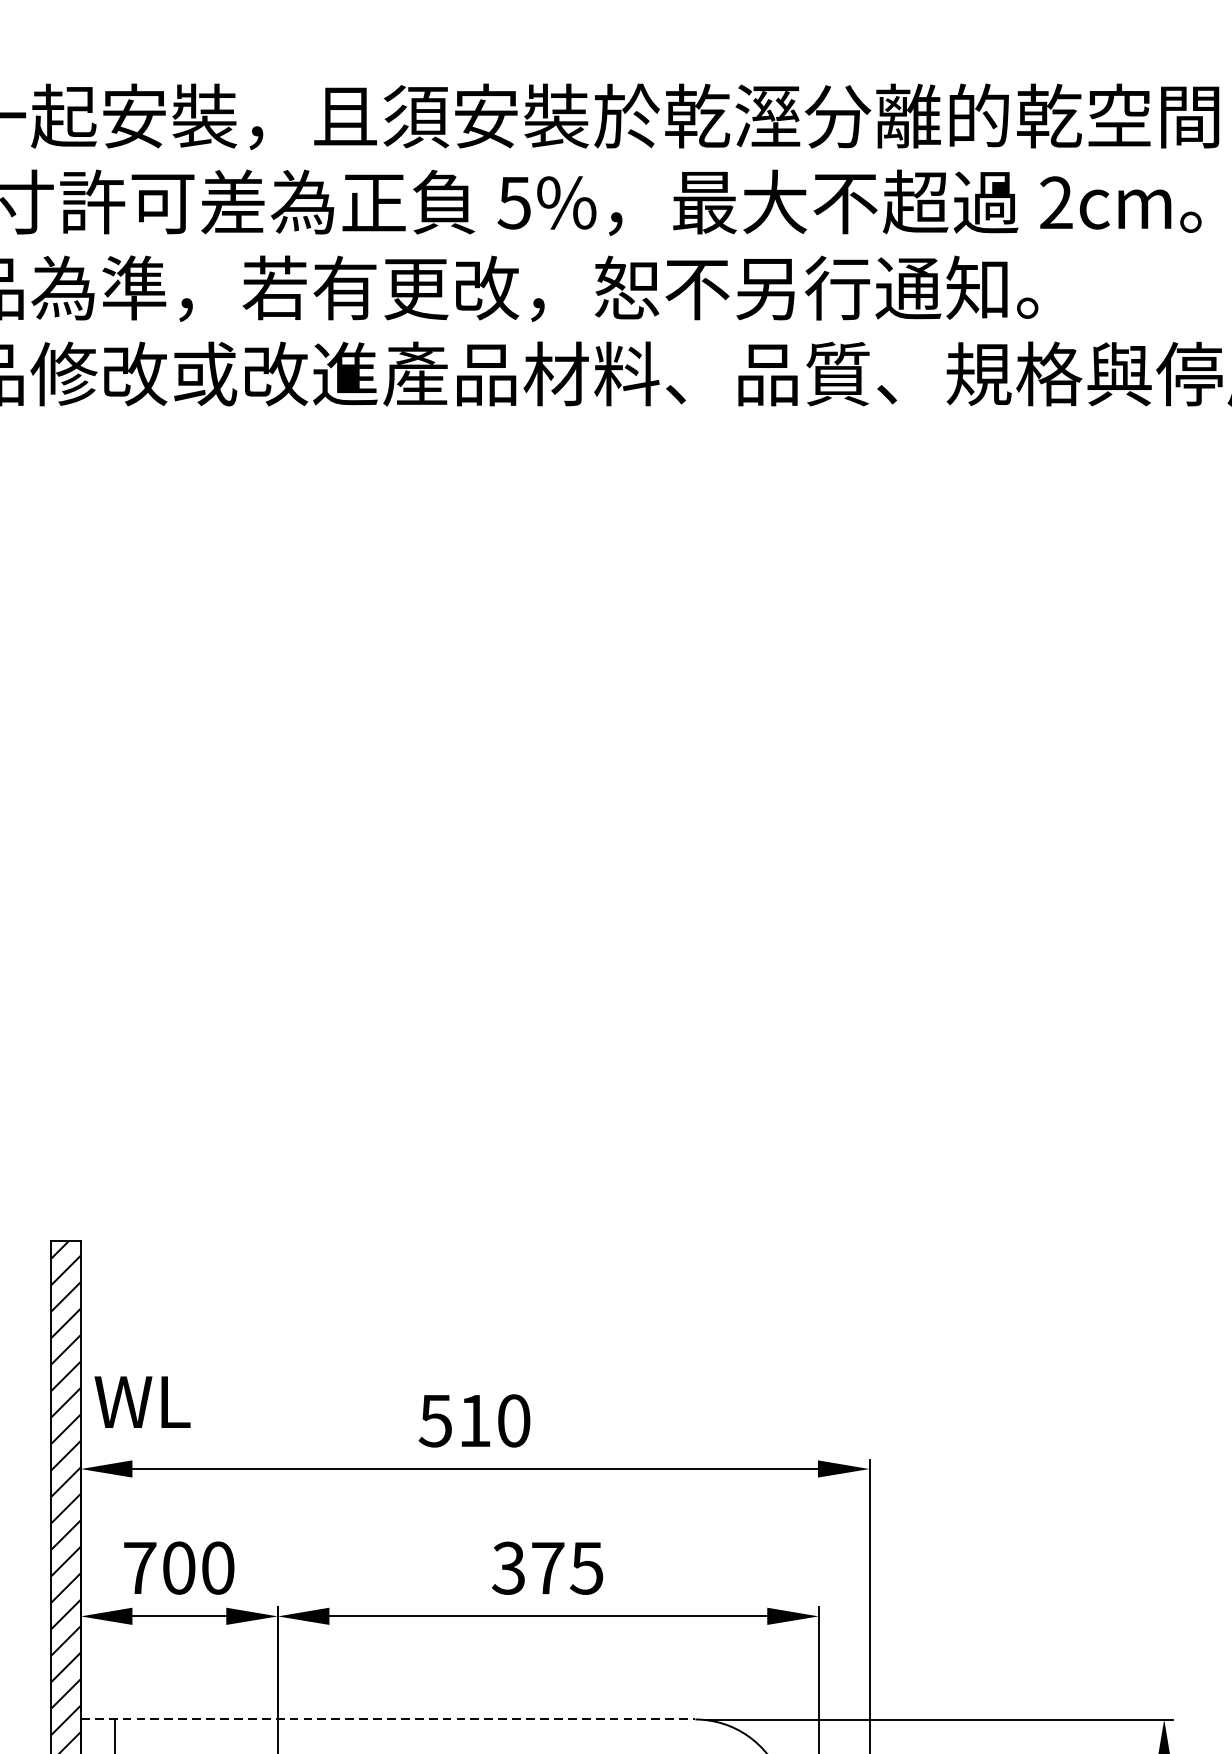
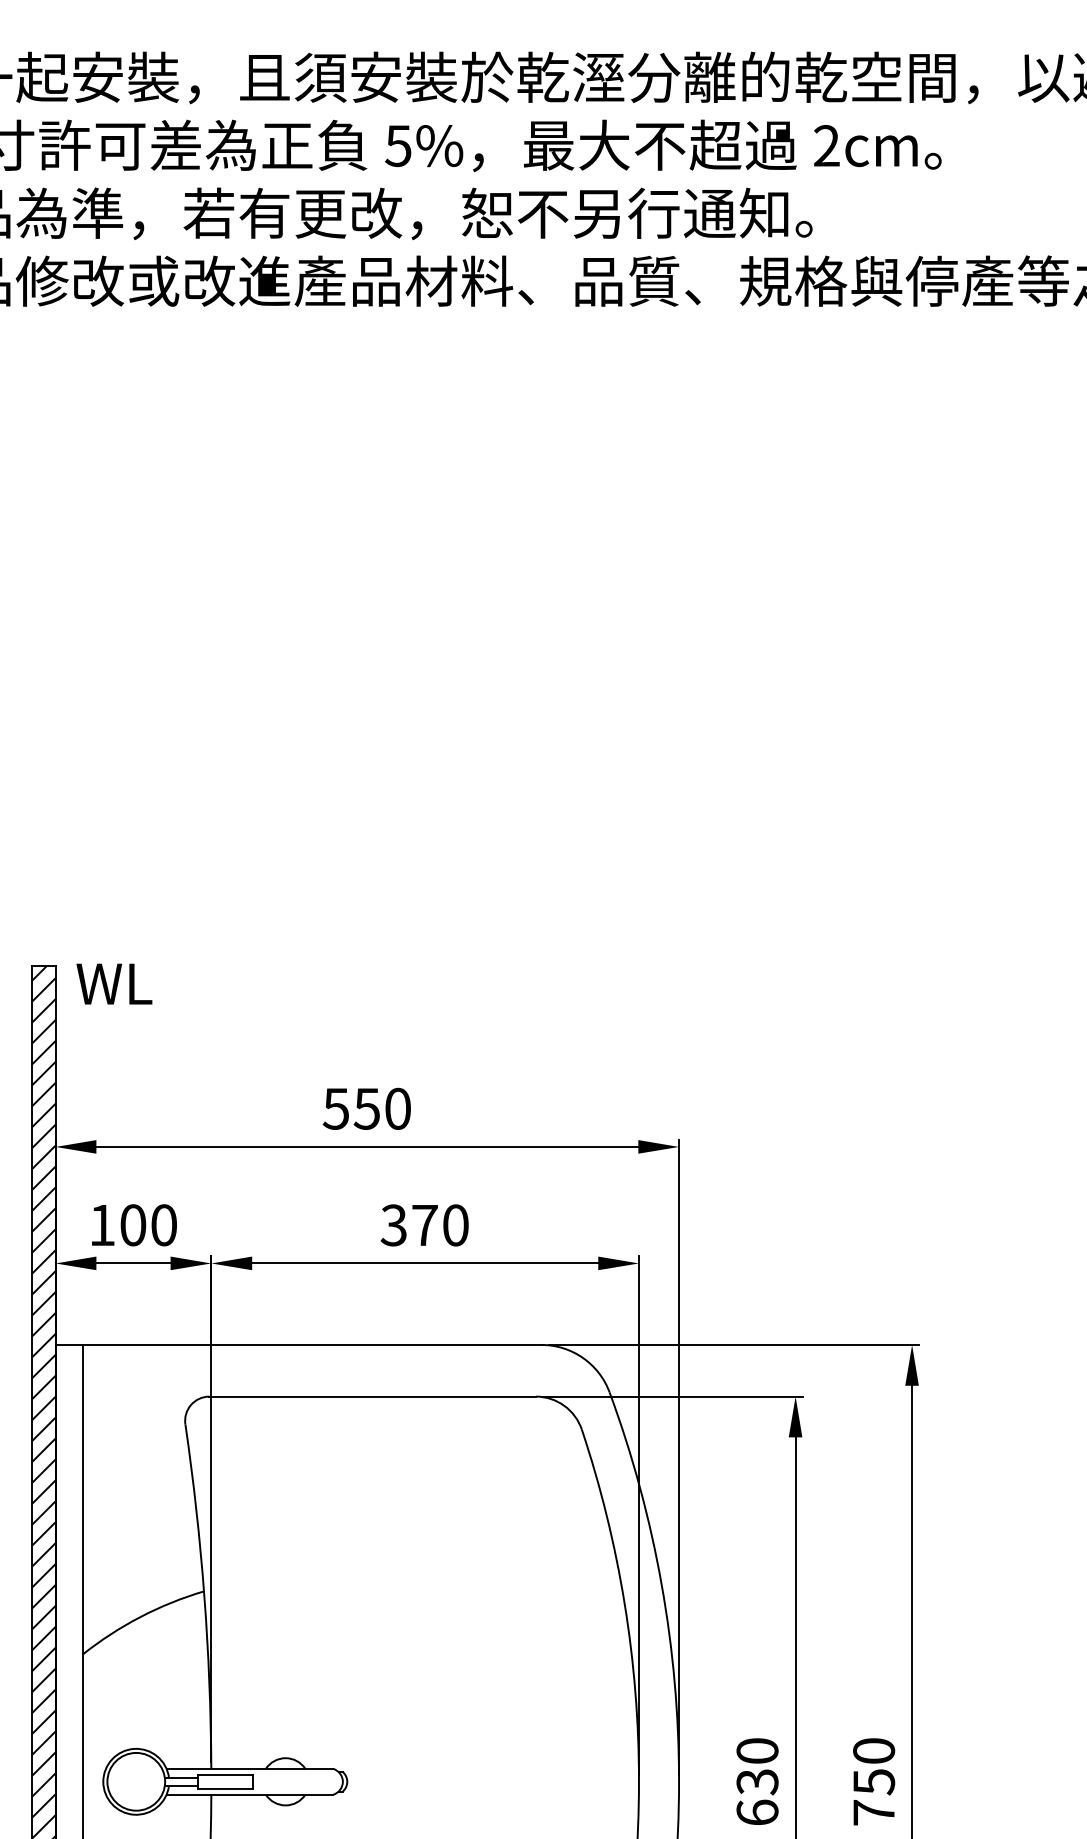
text: (142, 1401) -> (114, 983), moved
text: (474, 1420) -> (366, 1108), 510 -> 550
text: (140, 1568) -> (102, 1225), 700 -> 100
text: (586, 1568) -> (455, 1225), 375 -> 370
line: (388, 1718) -> (298, 1344), dashed -> solid

